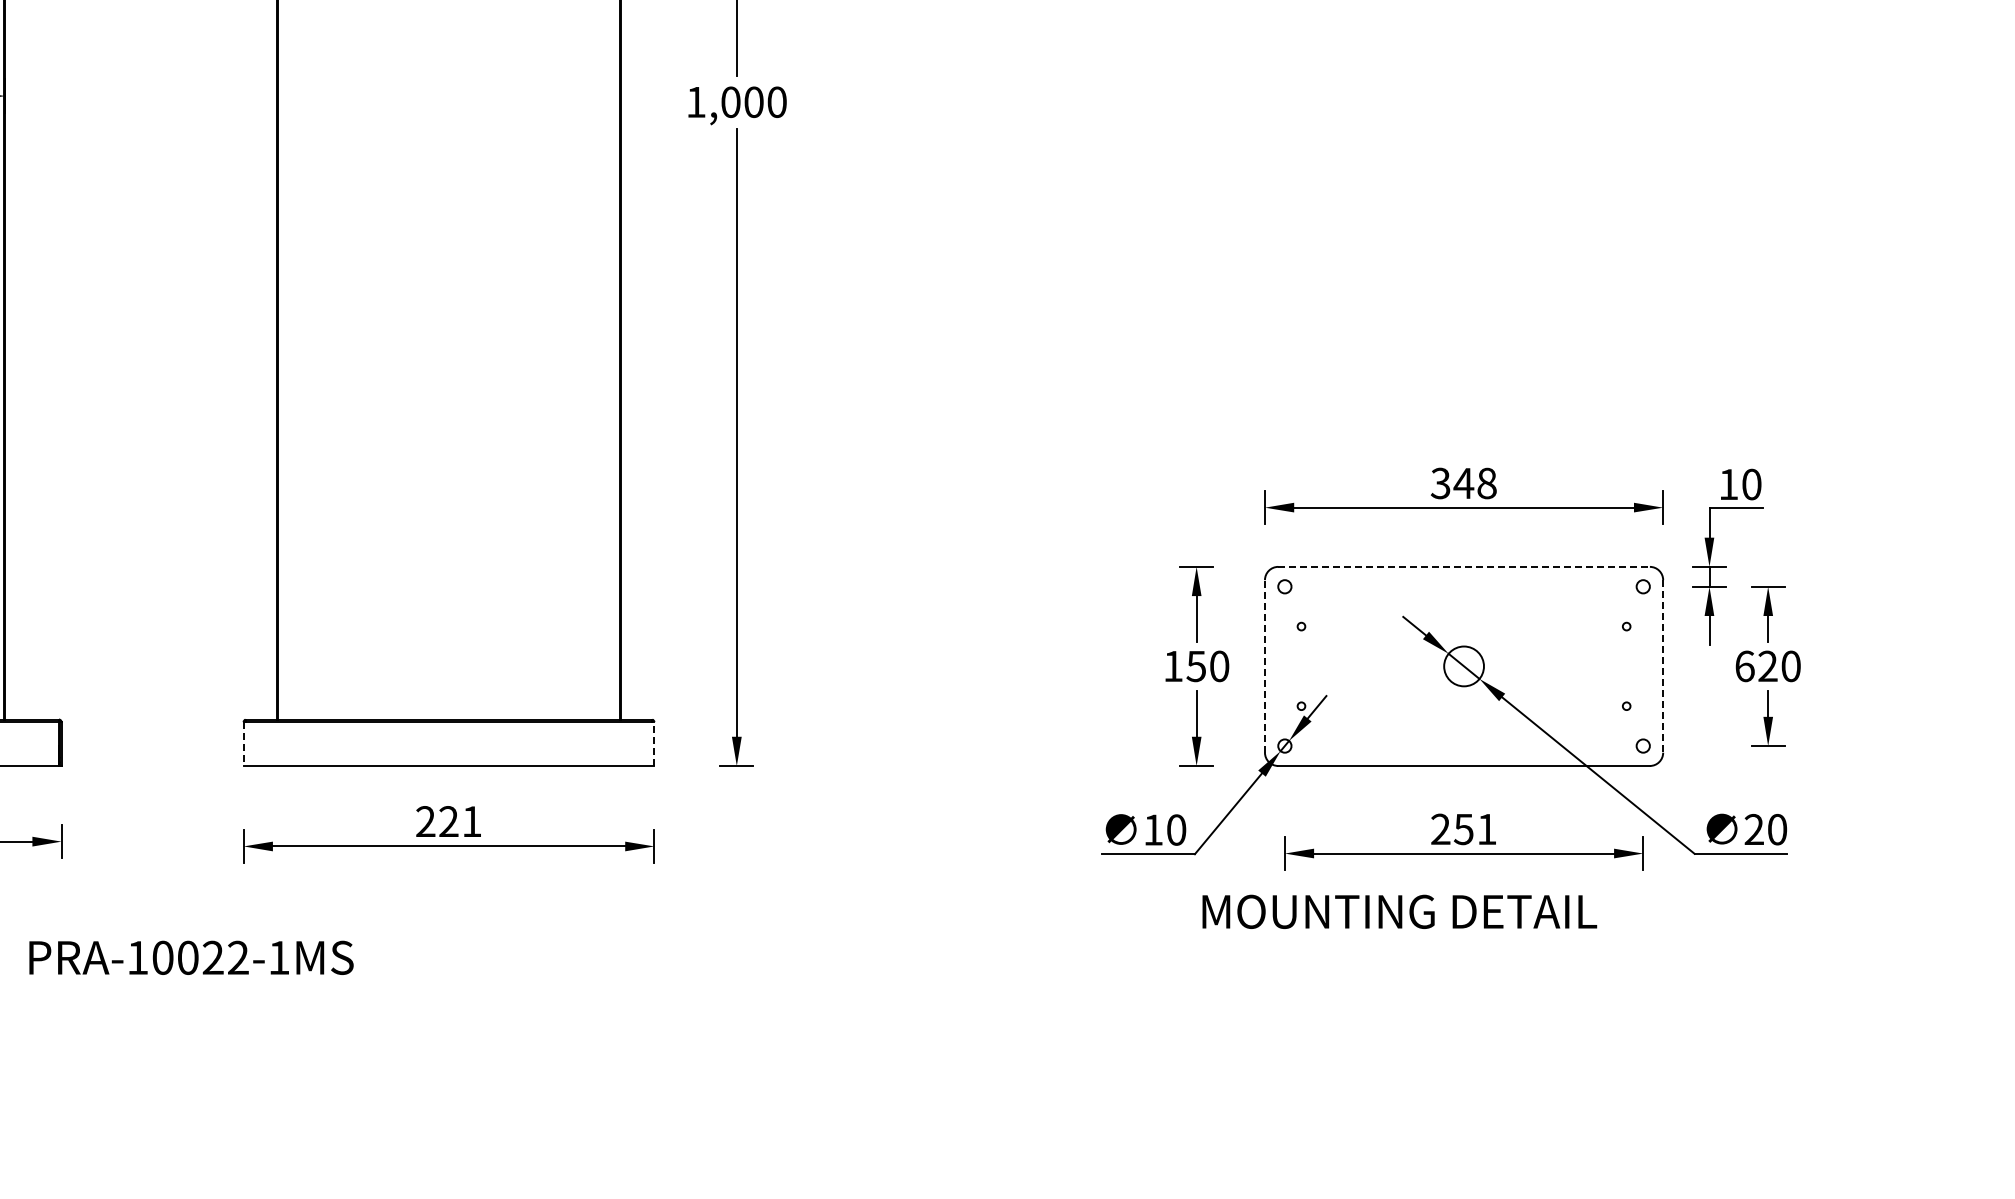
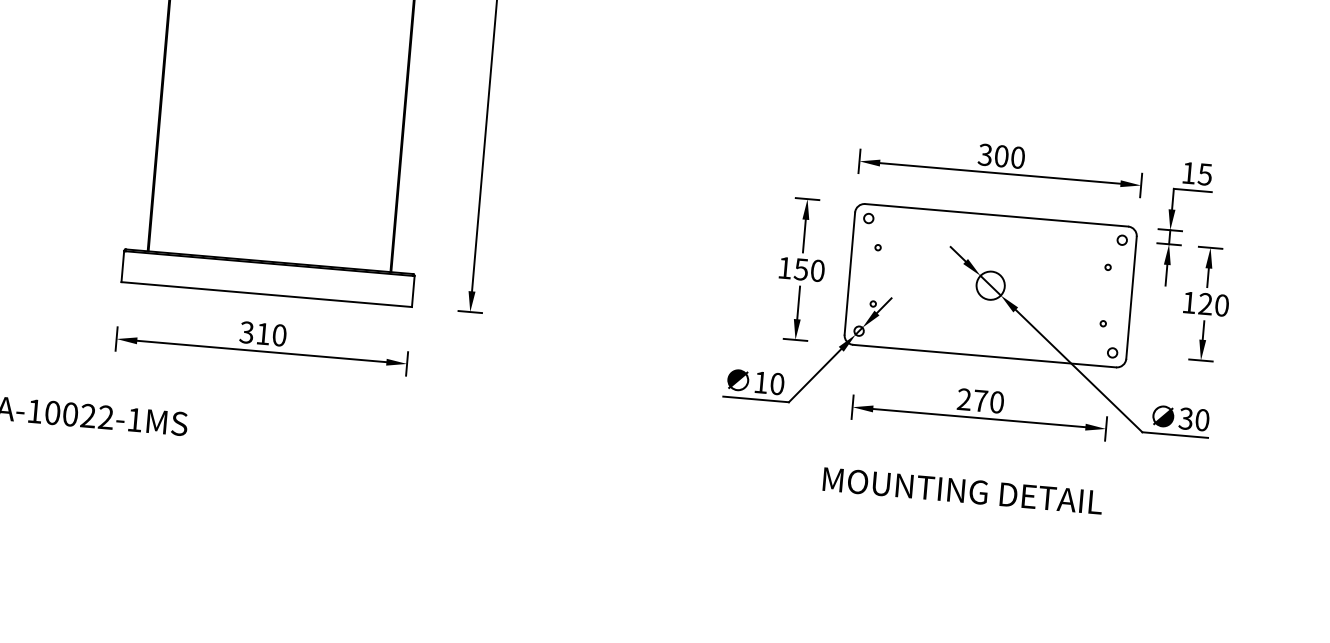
text: (1474, 483) -> (1009, 156), 348 -> 300
text: (1751, 484) -> (1205, 174), 10 -> 15
line: (1464, 566) -> (997, 215), dashed -> solid
line: (1264, 665) -> (849, 272), dashed -> solid
line: (1663, 666) -> (1131, 297), dashed -> solid
text: (1744, 666) -> (1189, 302), 620 -> 120
line: (243, 744) -> (122, 266), dashed -> solid
line: (654, 744) -> (413, 291), dashed -> solid
text: (448, 821) -> (262, 333), 221 -> 310
text: (1474, 829) -> (988, 401), 251 -> 270
text: (1753, 829) -> (1185, 418), 20 -> 30
text: (1399, 911) -> (962, 490), moved

